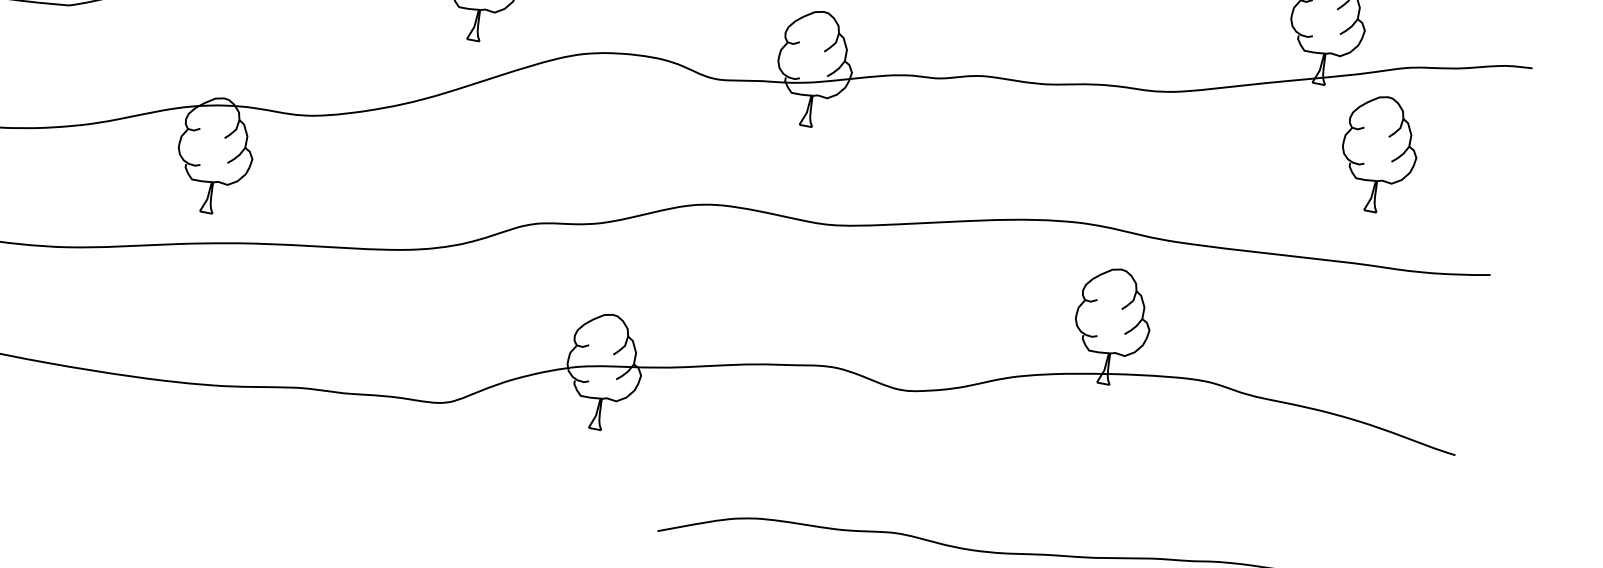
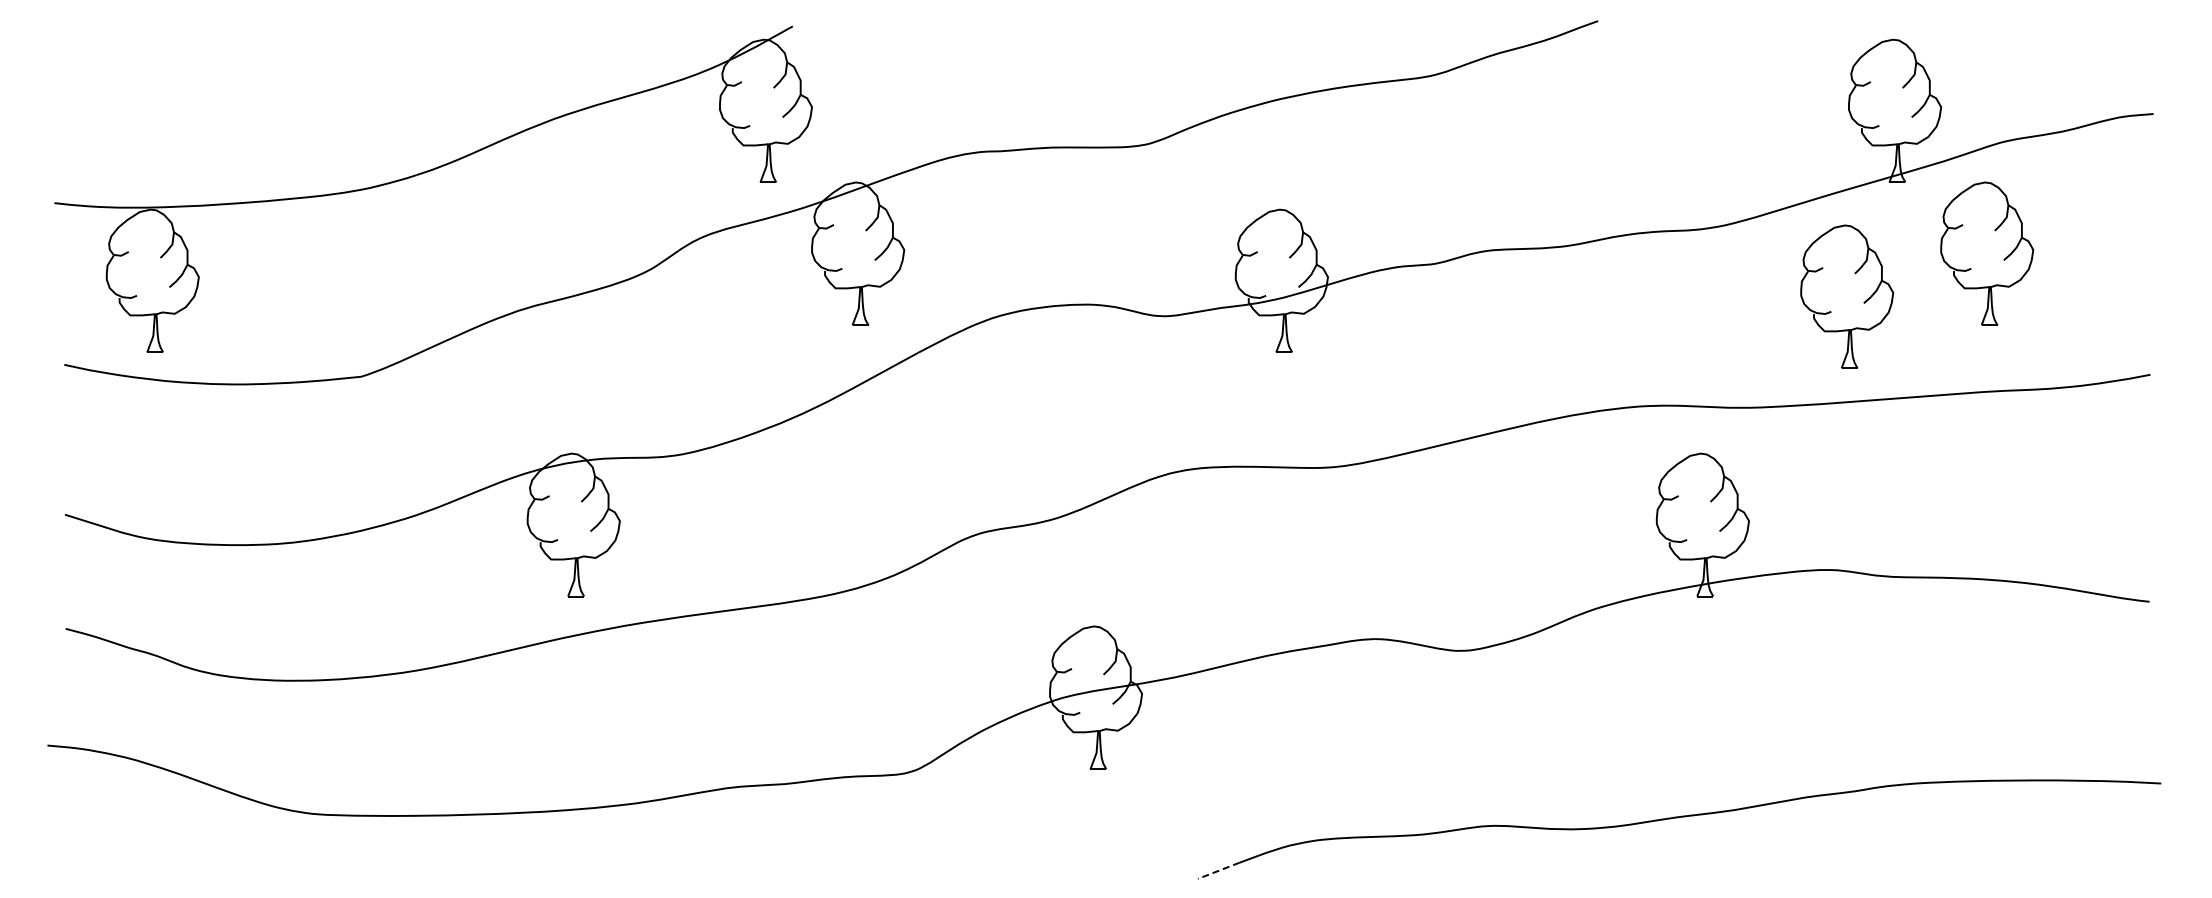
part: (1261, 166) -> (1847, 296), added
line: (675, 527) -> (1218, 870), solid -> dashed

